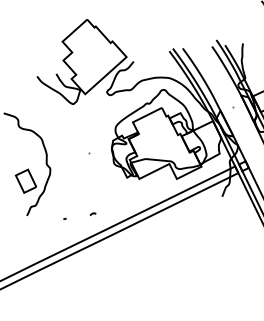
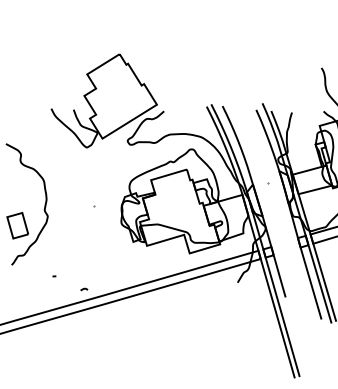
curve: (93, 214) -> (84, 289), moved

